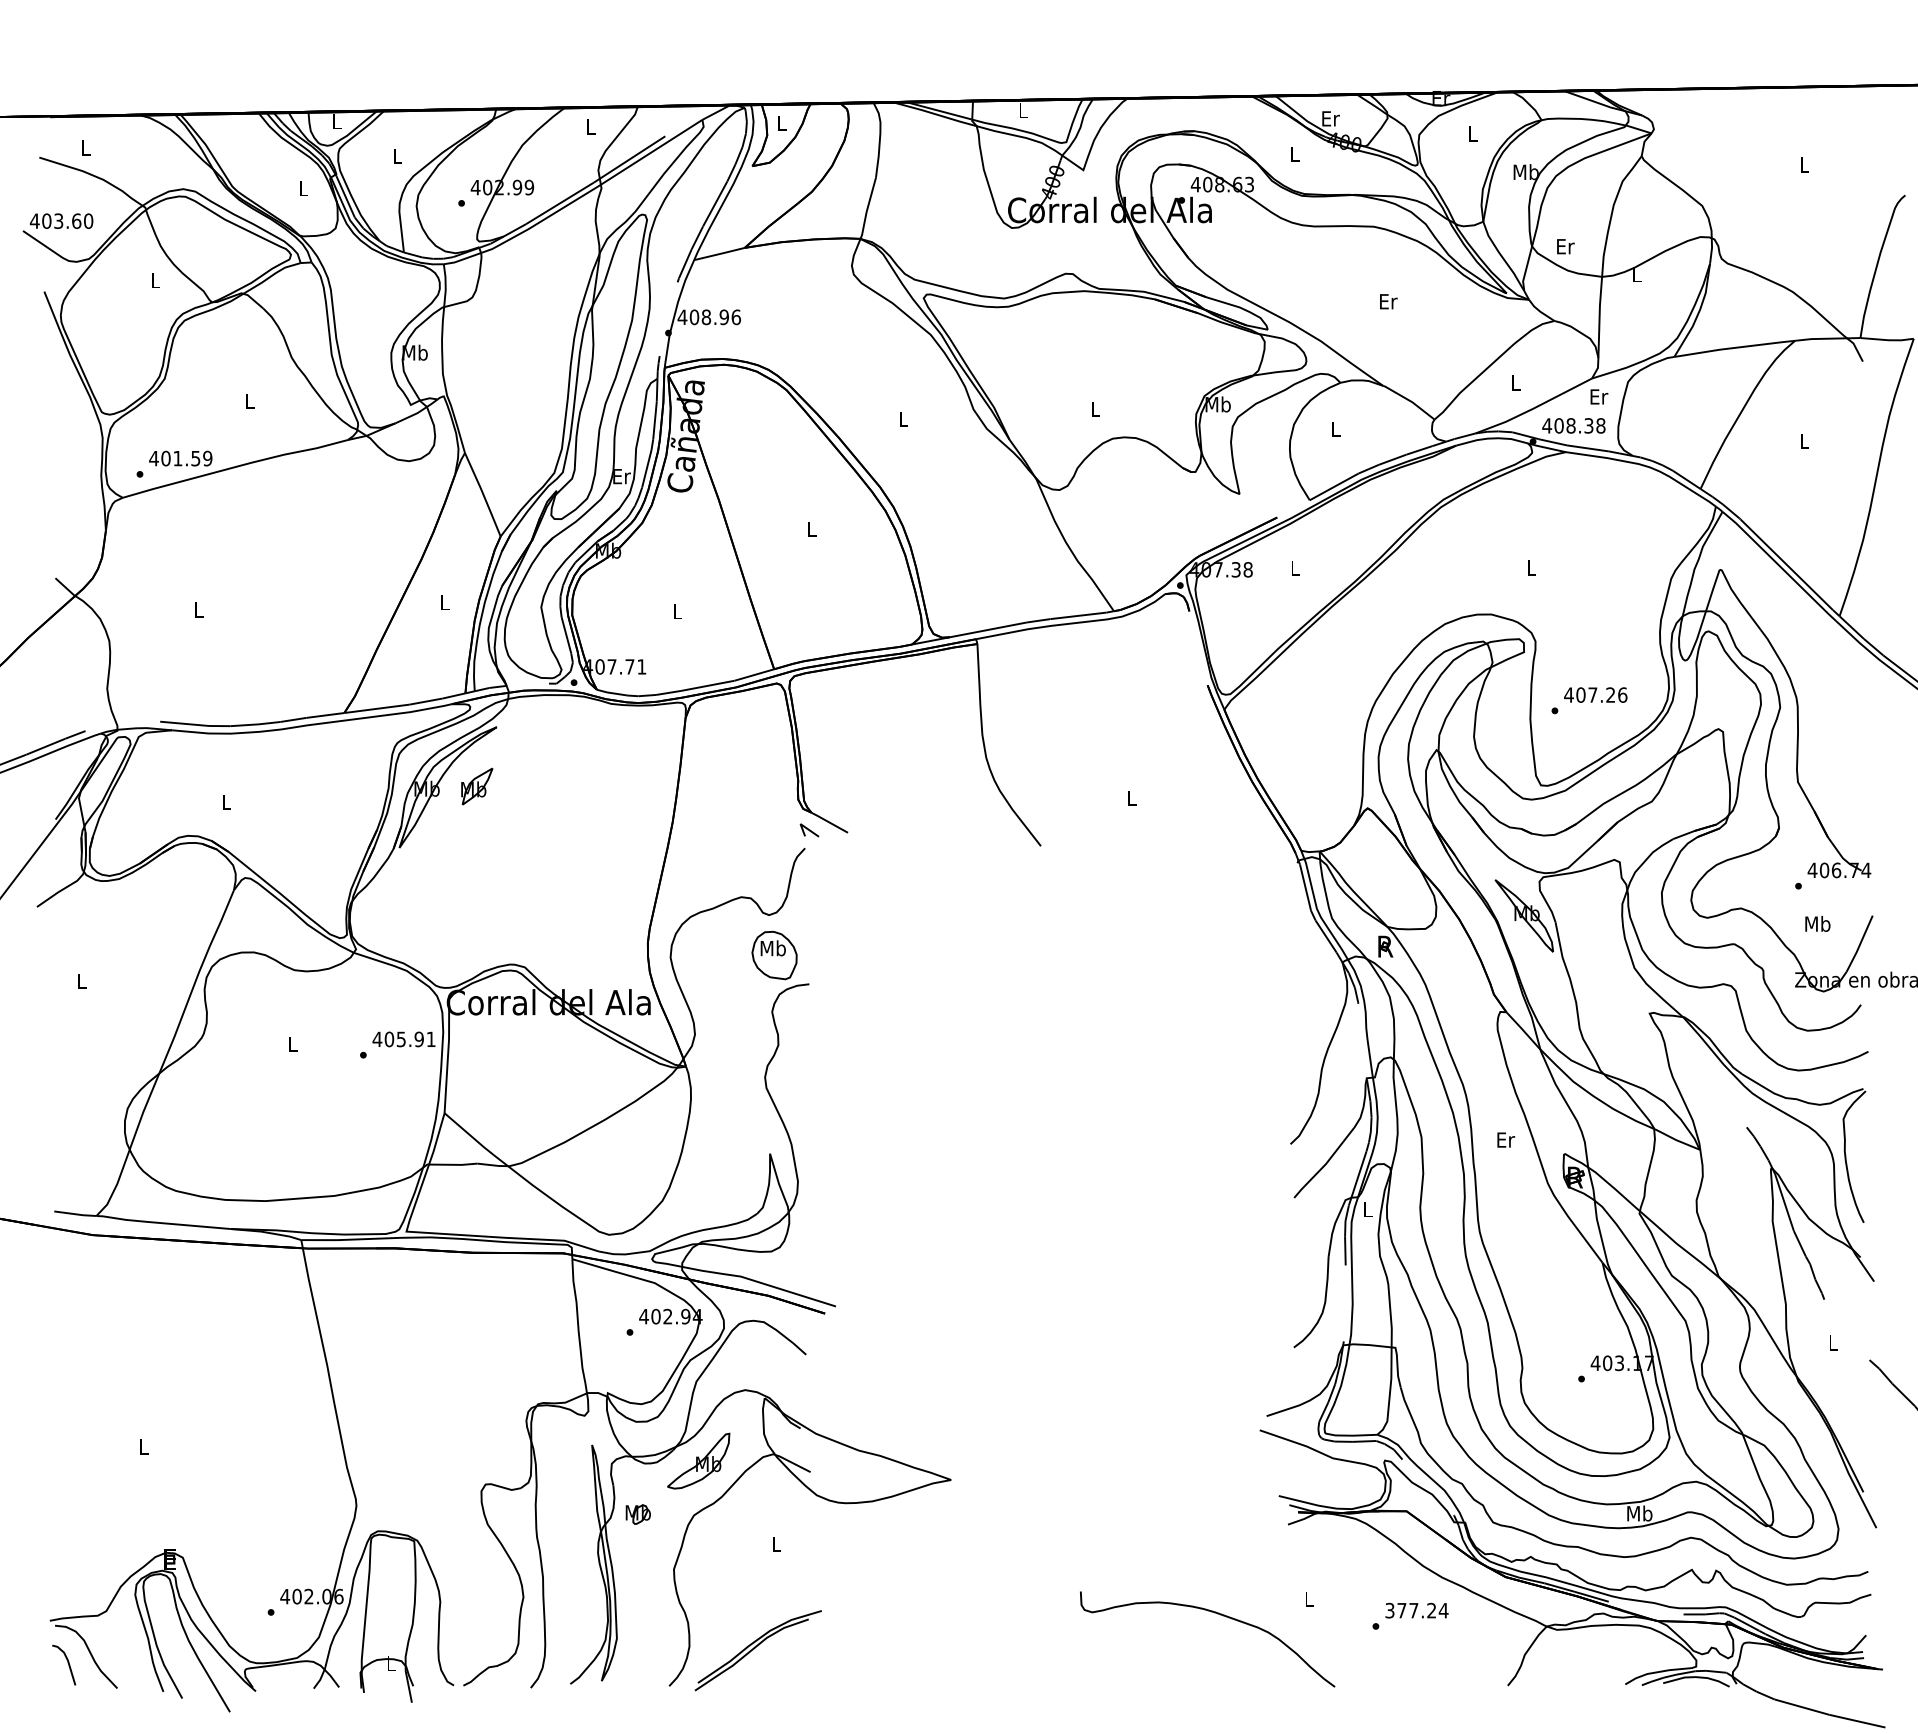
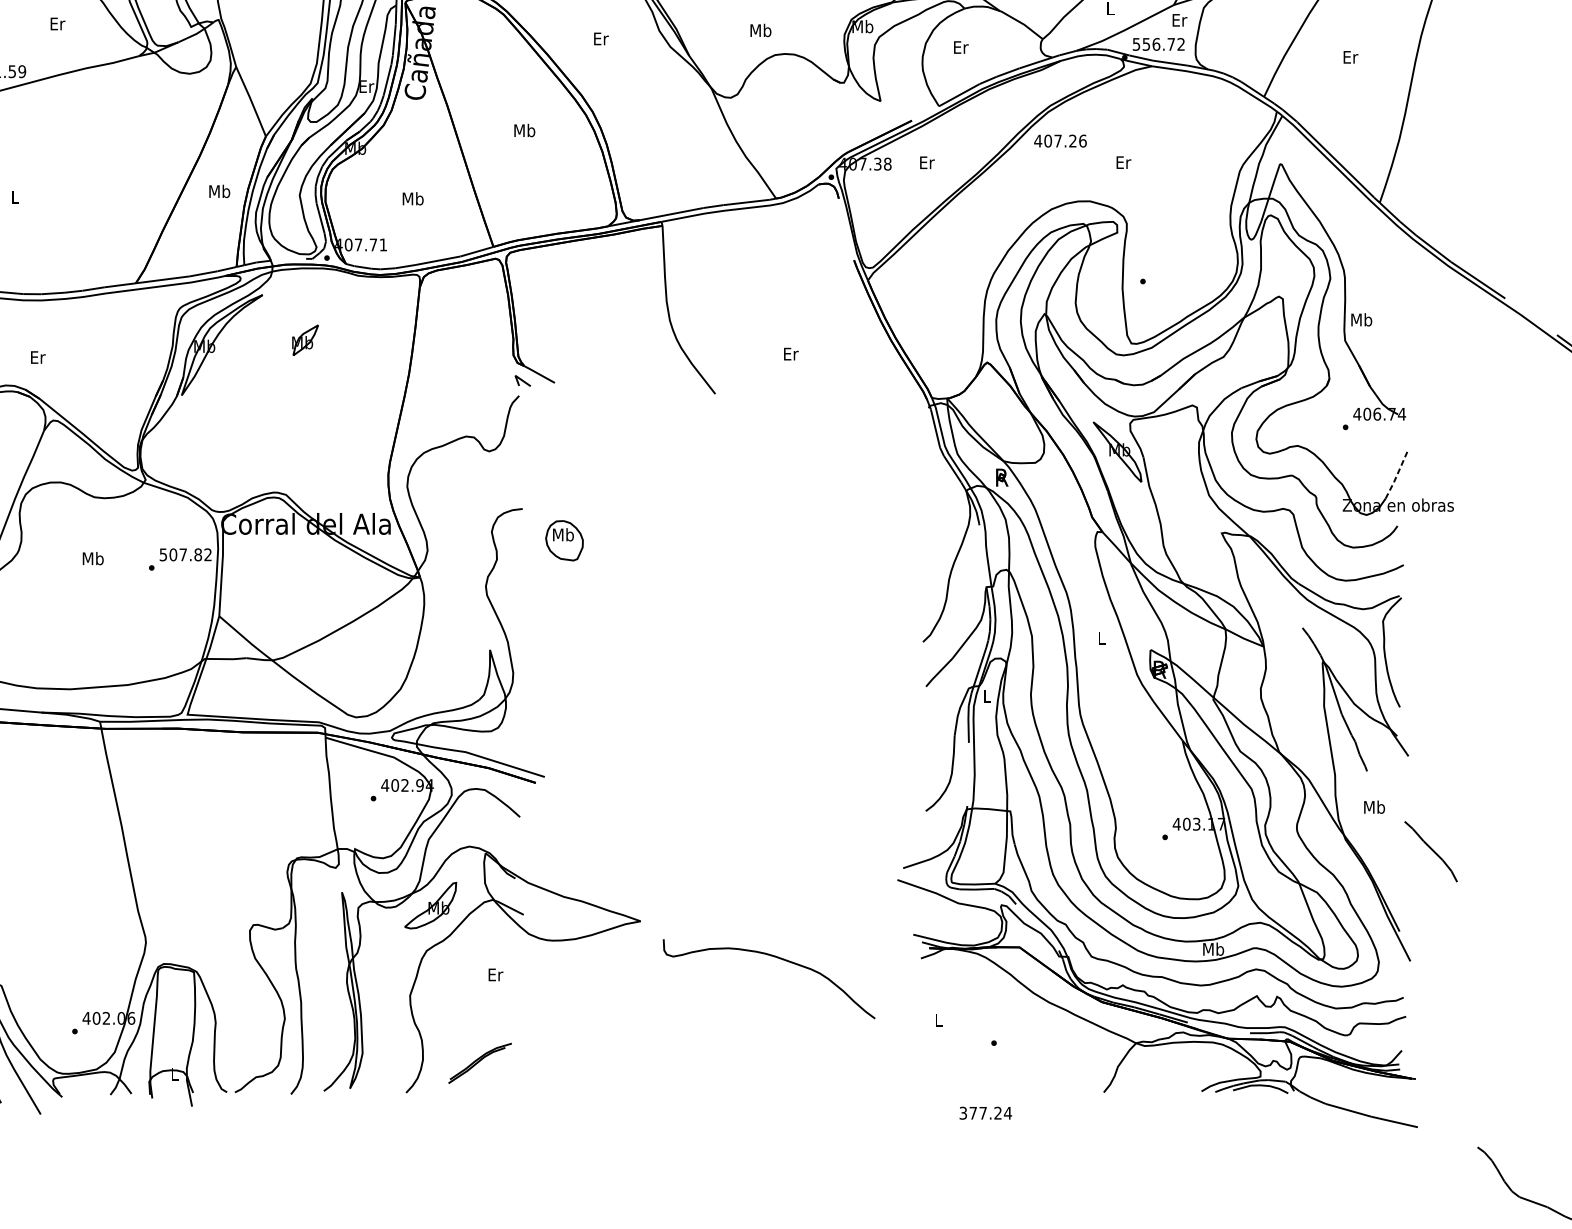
text: (250, 400) -> (57, 23), L -> Er
text: (1095, 409) -> (760, 30), L -> Mb
text: (903, 418) -> (601, 38), L -> Er
text: (1573, 425) -> (1158, 44), 408.38 -> 556.72
text: (1336, 429) -> (961, 47), L -> Er
text: (1804, 440) -> (1350, 56), L -> Er
text: (811, 529) -> (524, 130), L -> Mb
text: (1295, 567) -> (927, 162), L -> Er
text: (1531, 567) -> (1123, 162), L -> Er
text: (444, 602) -> (219, 191), L -> Mb
text: (677, 611) -> (413, 198), L -> Mb
text: (1595, 694) -> (1060, 140), moved
part: (477, 786) -> (305, 340), moved
text: (1132, 797) -> (791, 353), L -> Er
text: (226, 801) -> (37, 356), L -> Er
text: (1817, 923) -> (1361, 319), moved
line: (1859, 944) -> (1396, 475), solid -> dashed
part: (774, 955) -> (564, 540), moved
text: (403, 1039) -> (185, 554), 405.91 -> 507.82
text: (292, 1043) -> (92, 558), L -> Mb
text: (1506, 1139) -> (1102, 638), Er -> L
text: (1832, 1342) -> (1373, 806), L -> Mb
part: (637, 1514) -> (379, 950), removed
text: (777, 1543) -> (496, 974), L -> Er
text: (1416, 1610) -> (985, 1113), moved
curve: (1214, 1613) -> (774, 957), moved
part: (757, 1650) -> (479, 1063), size x0.6

